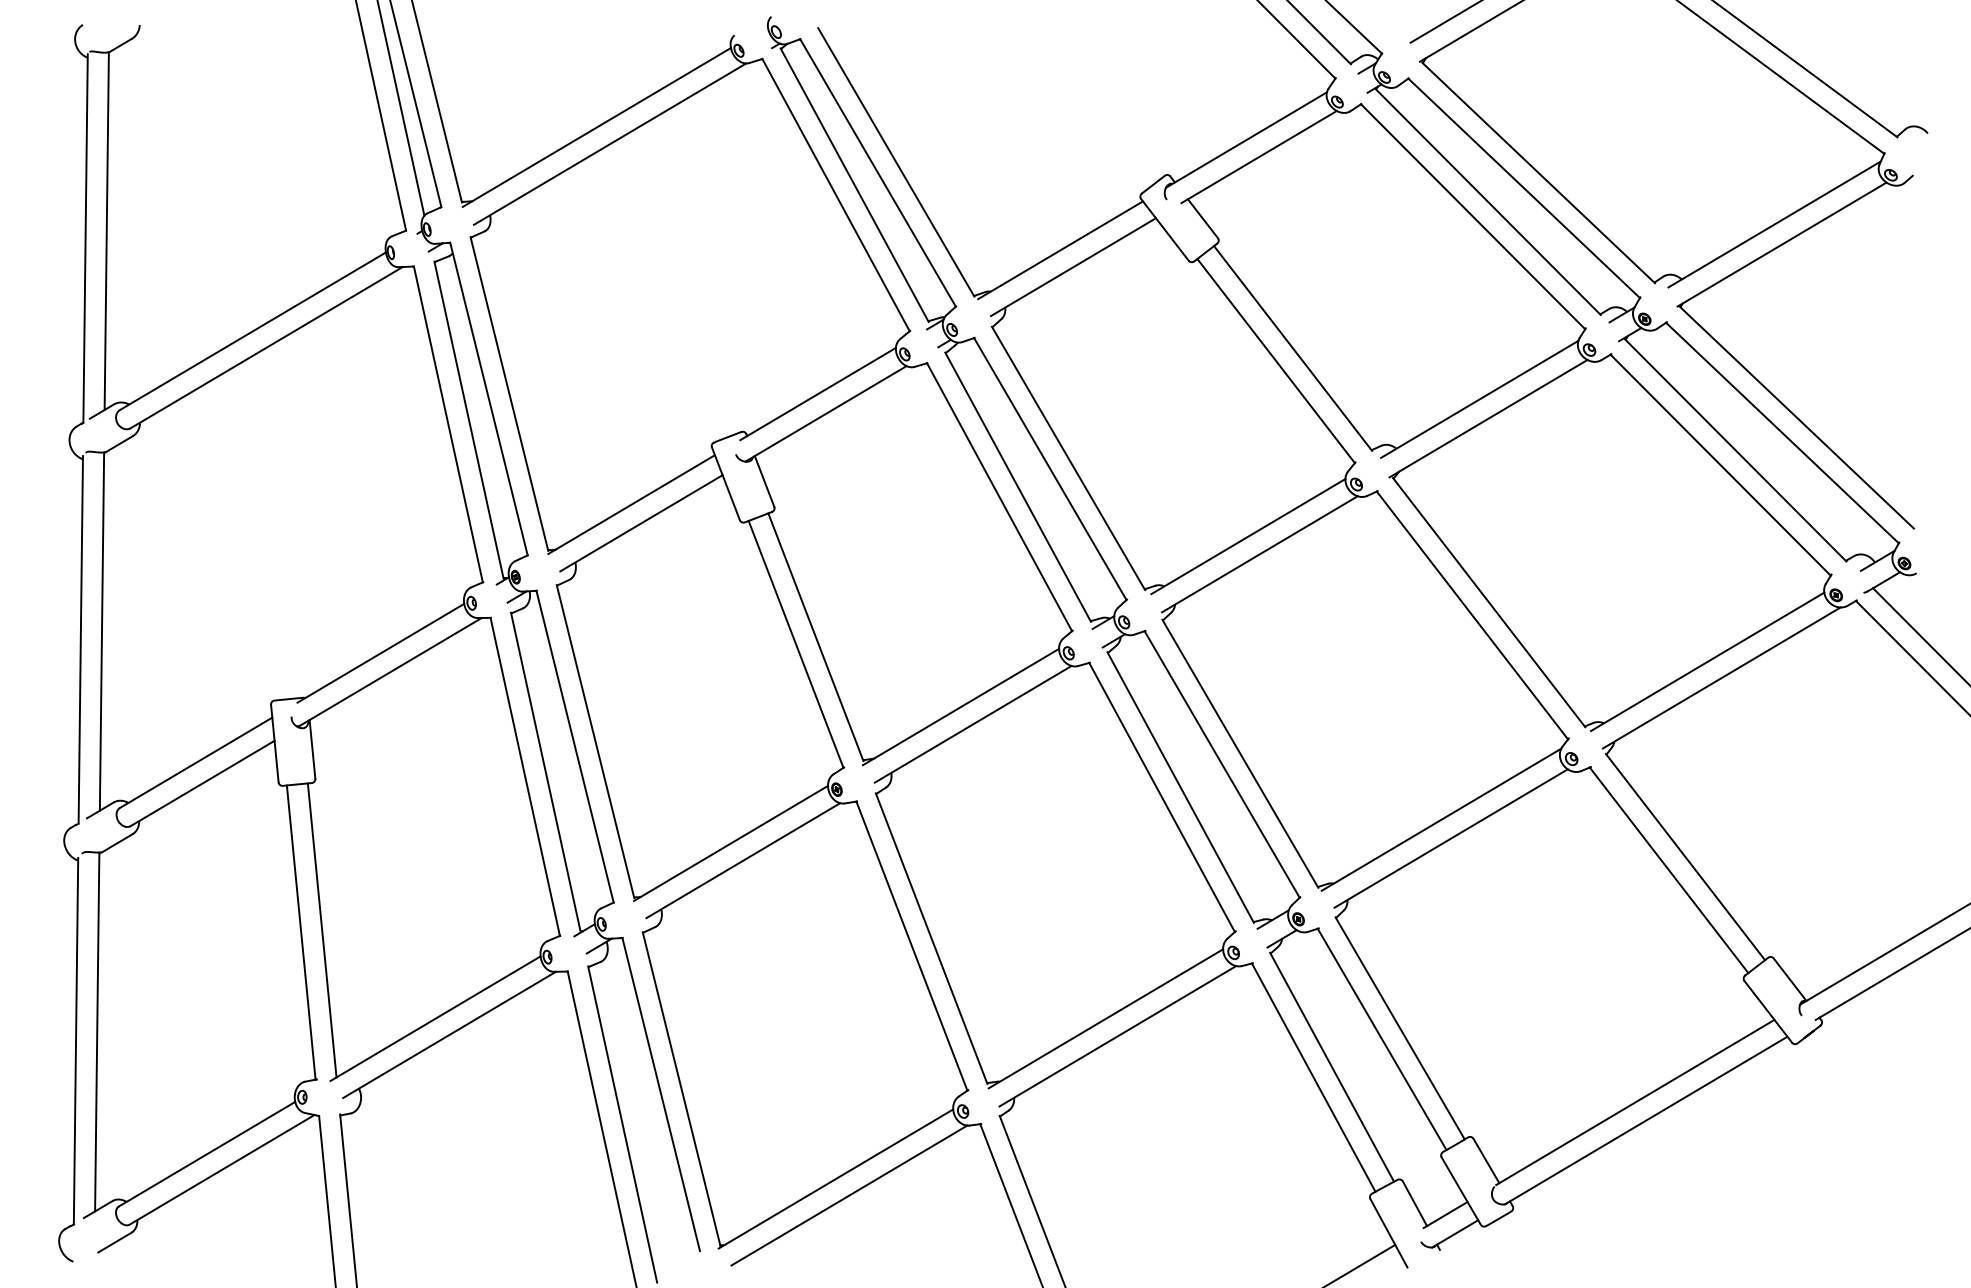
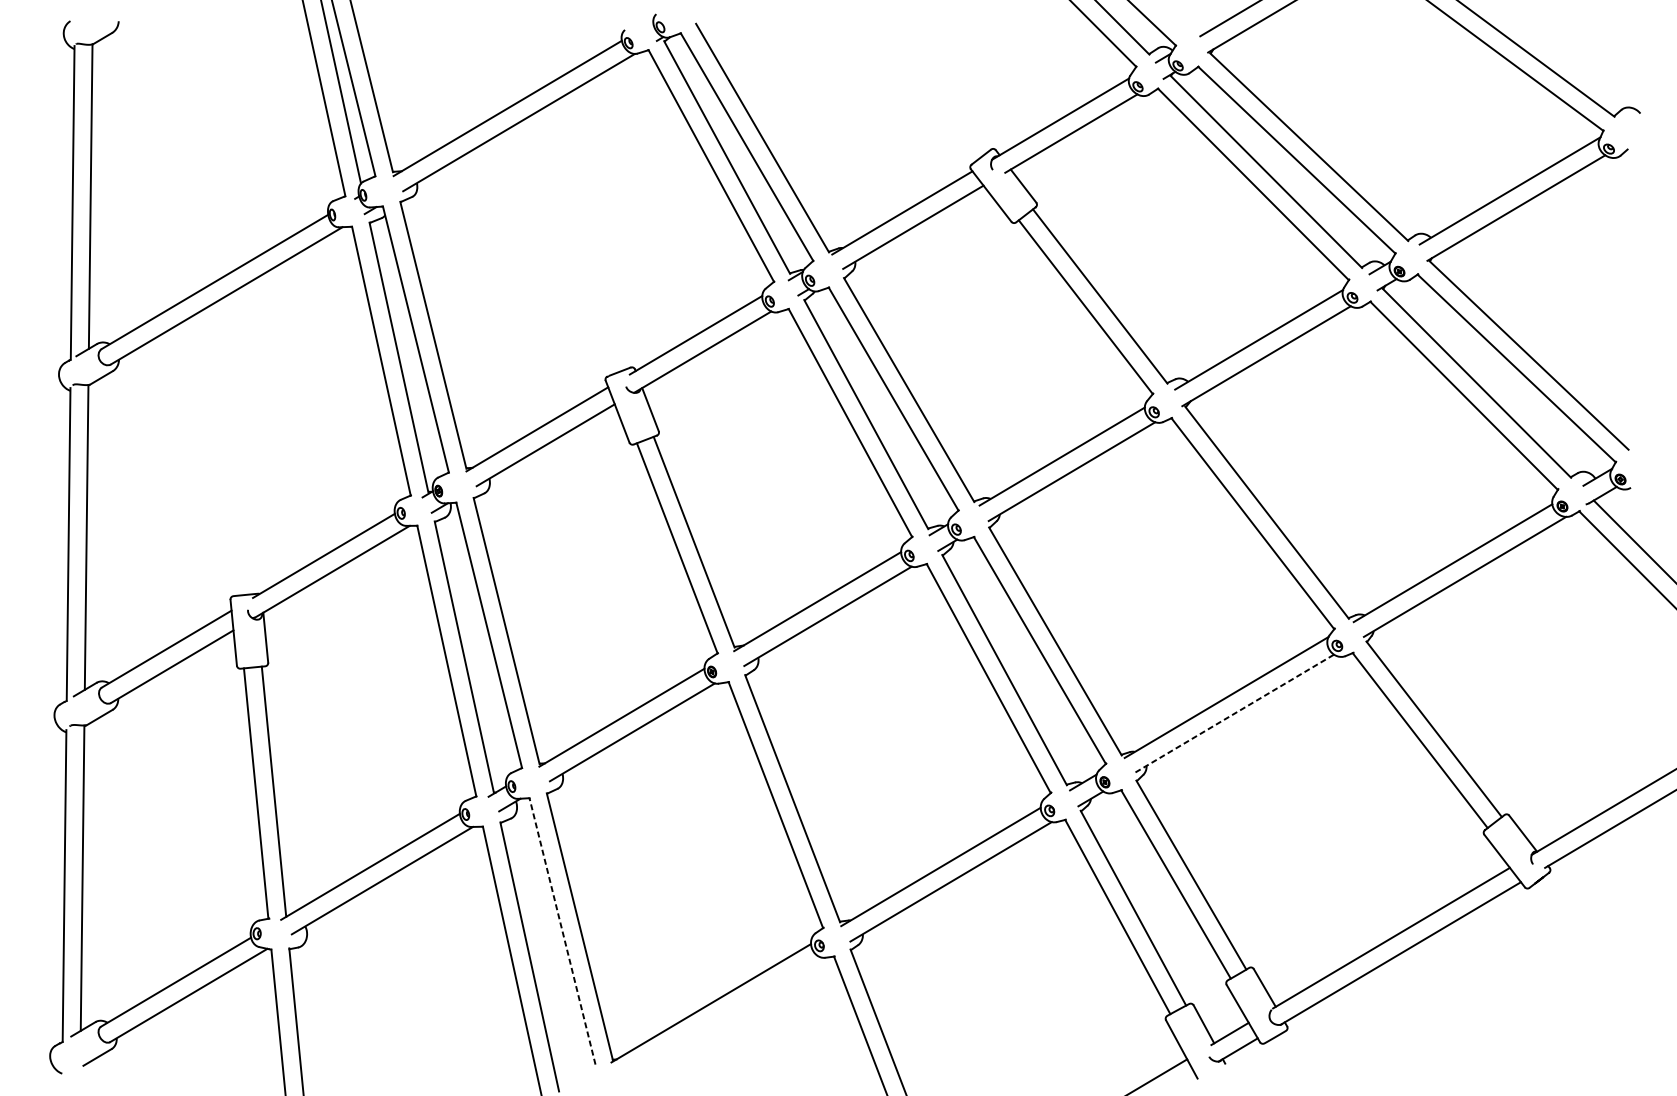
line: (1451, 838) -> (1235, 713), solid -> dashed
line: (661, 1094) -> (562, 931), solid -> dashed
line: (849, 1195) -> (722, 1017), removed

